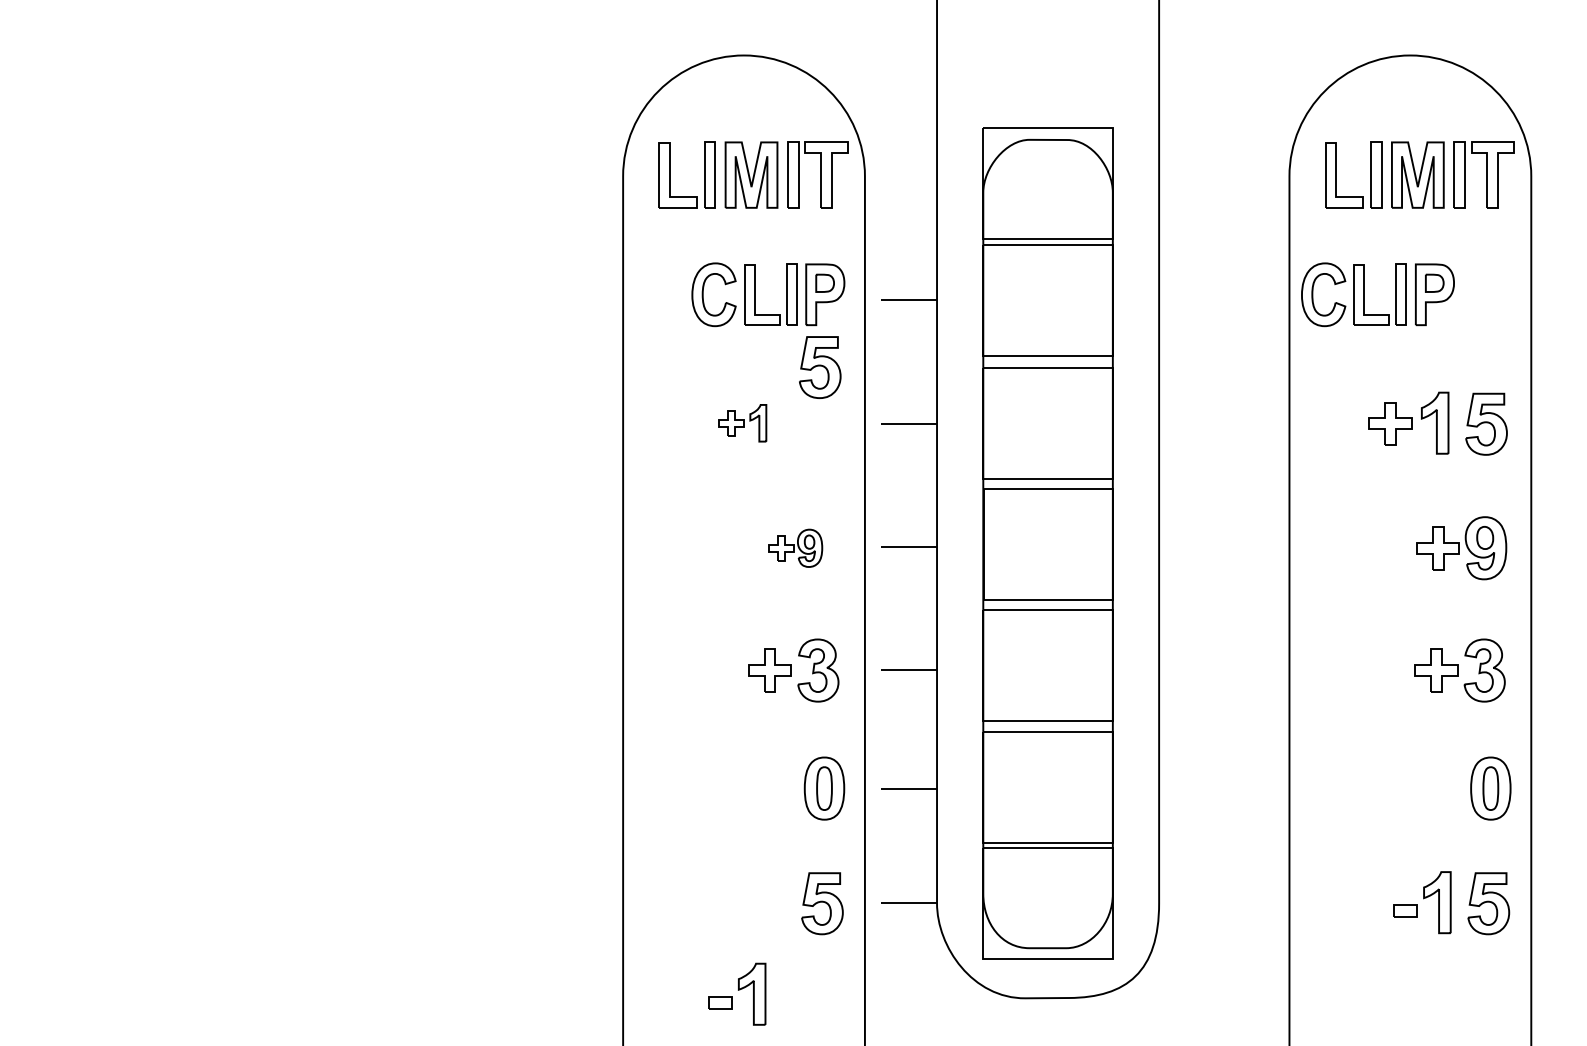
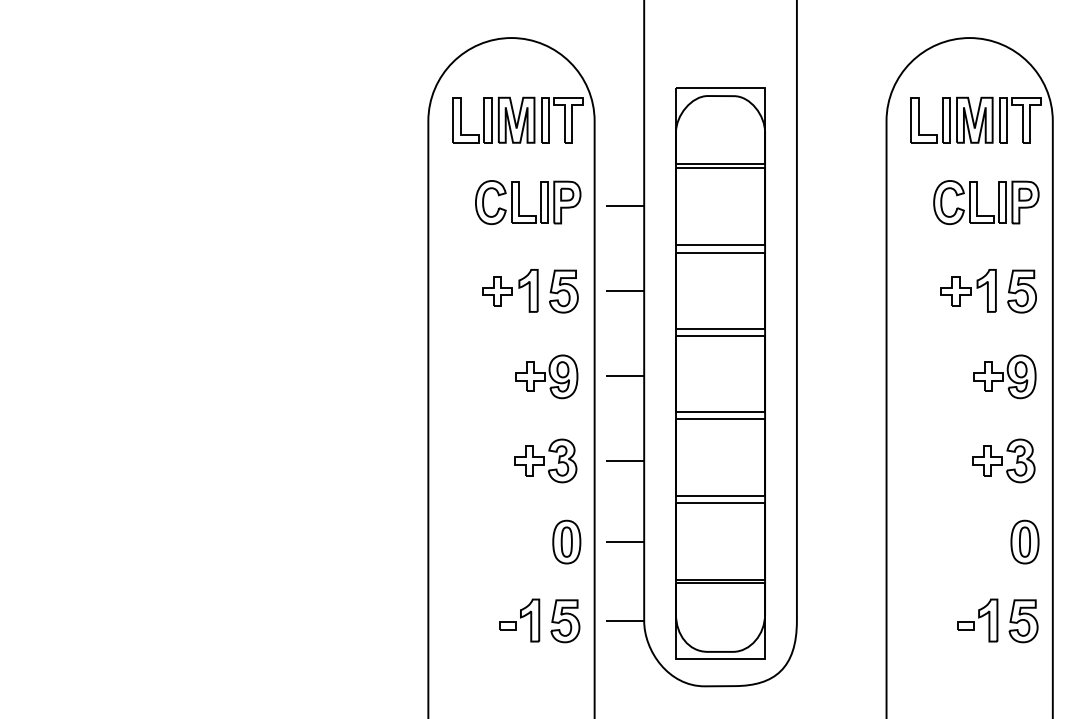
part: (1365, 294) -> (977, 202), moved
part: (819, 367) -> (563, 291), moved
part: (742, 422) -> (510, 290), size x1.67
part: (794, 547) -> (546, 376), size x1.67
part: (736, 994) -> (519, 620), moved

